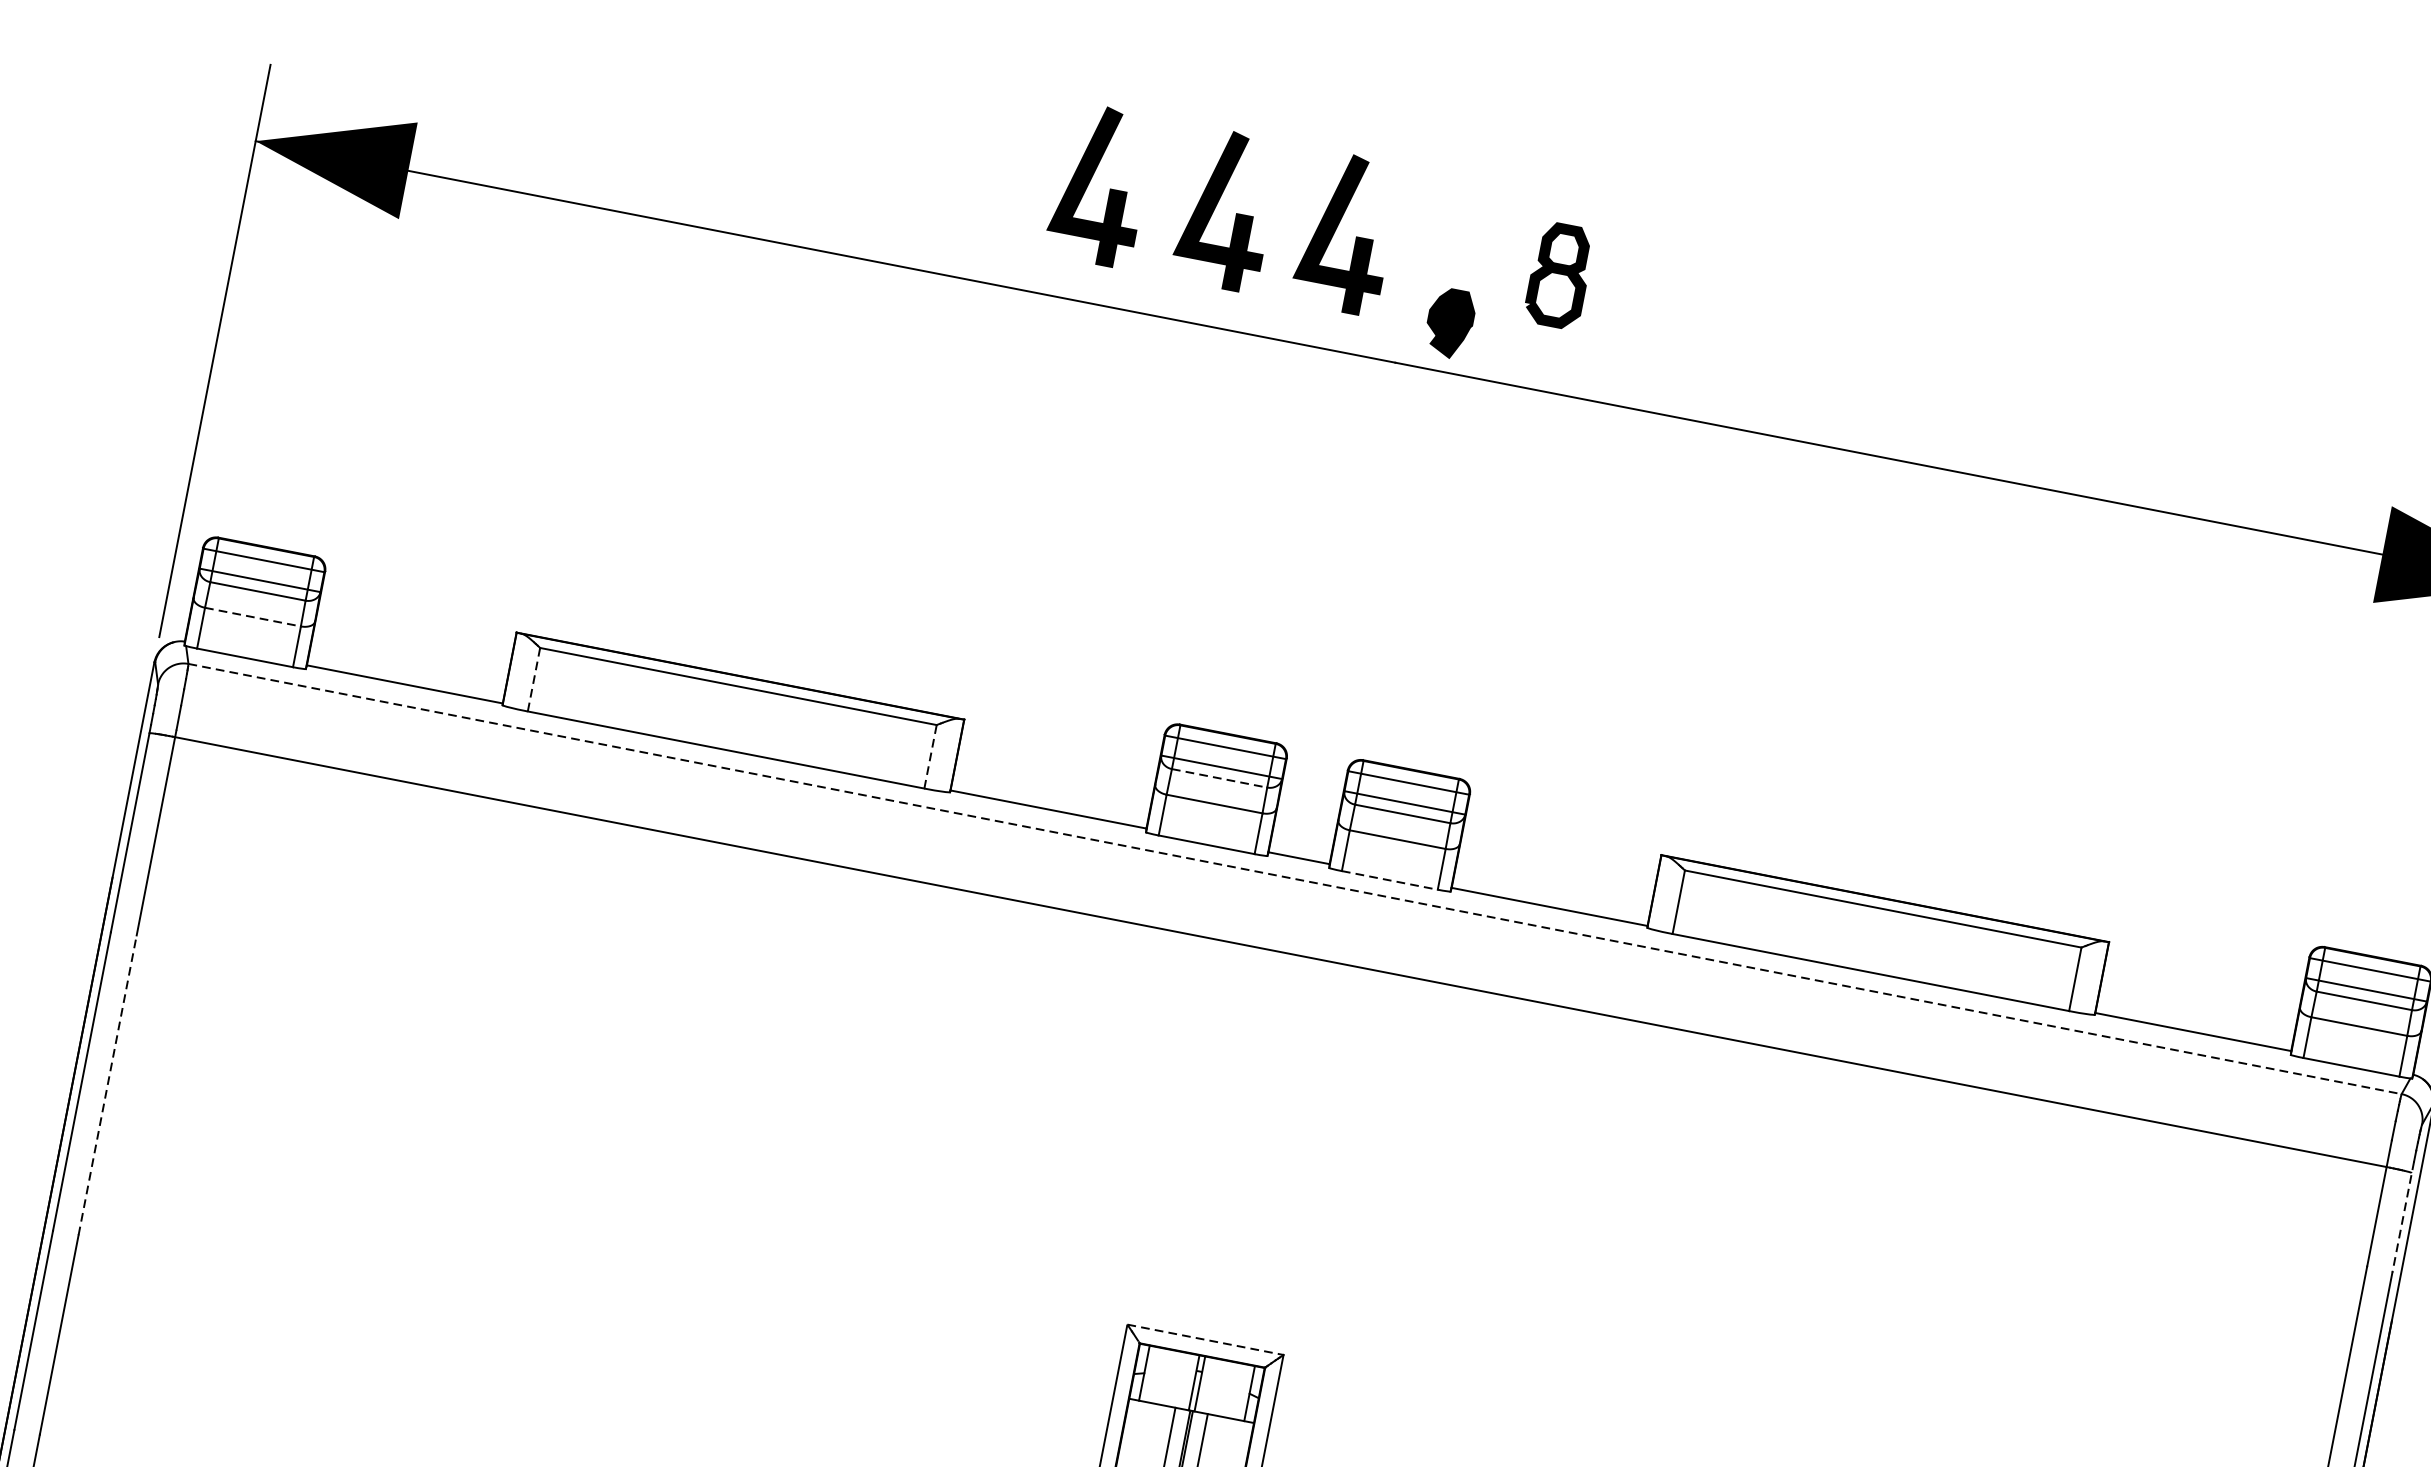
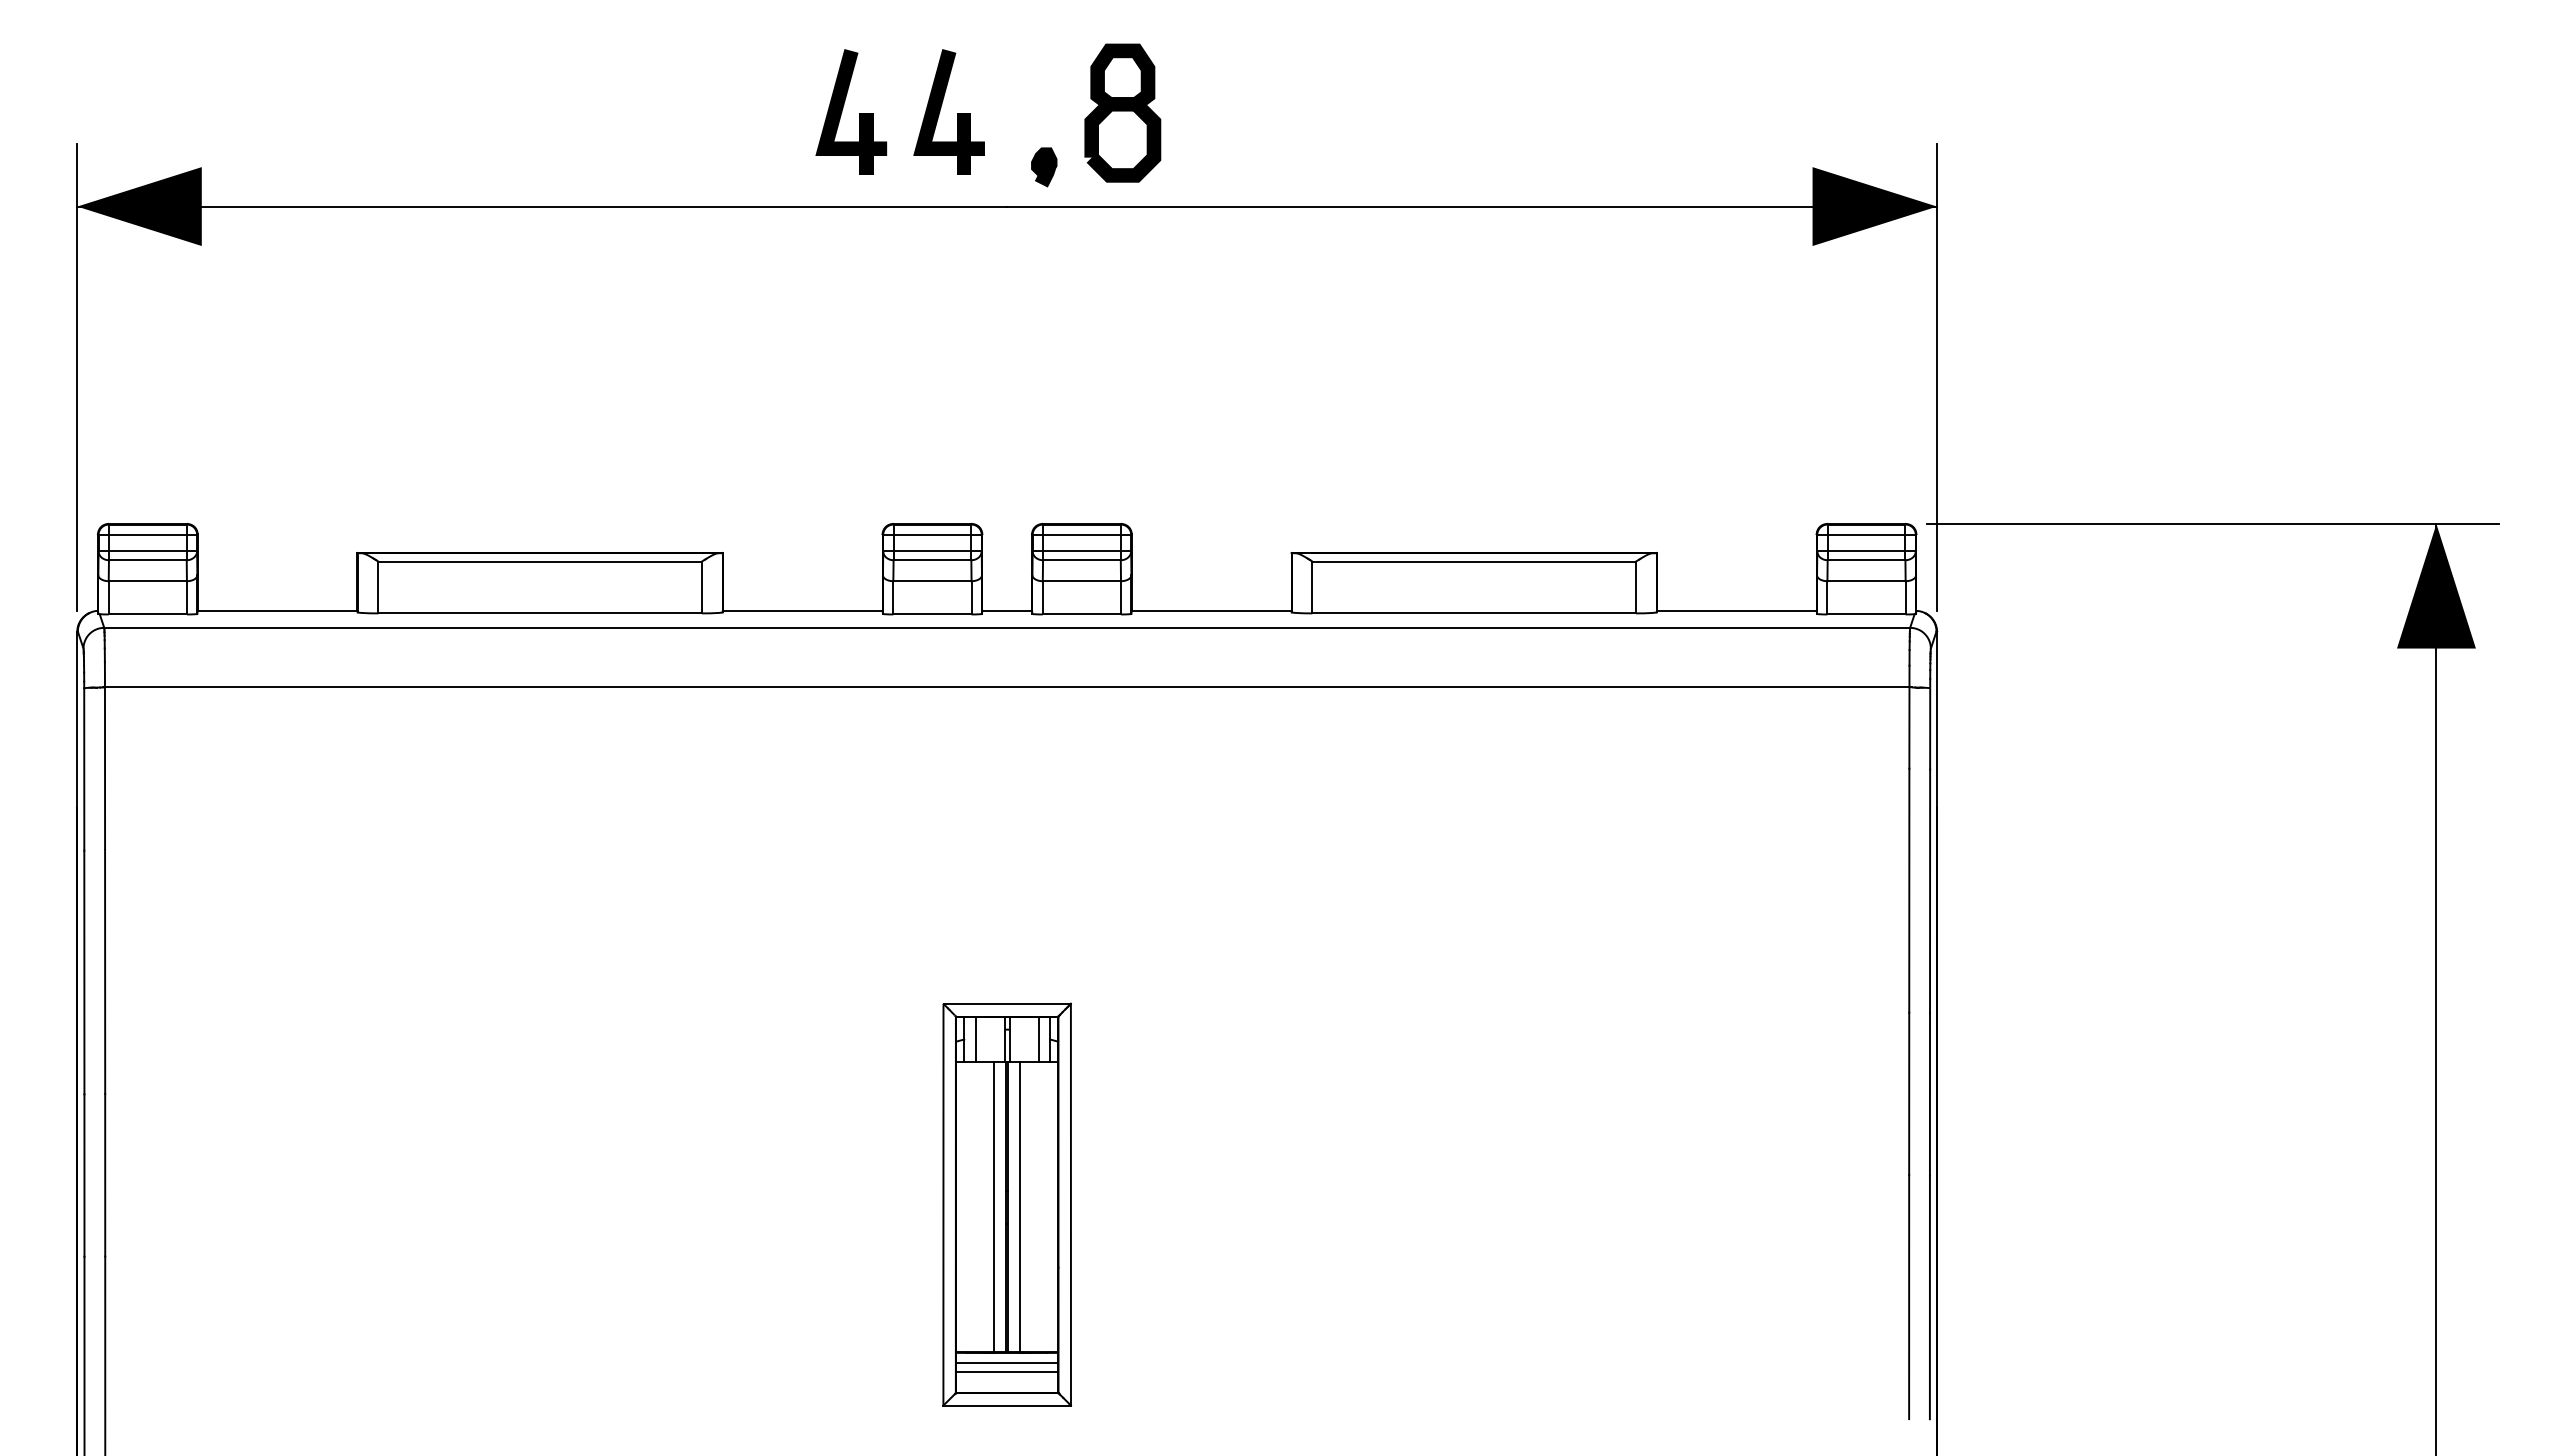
part: (1110, 188) -> (756, 113), removed
part: (1559, 274) -> (1122, 112), size x1.67
part: (1450, 323) -> (1044, 167), size x0.71
line: (253, 617) -> (148, 581), dashed -> solid
line: (534, 679) -> (378, 587), dashed -> solid
line: (930, 756) -> (701, 587), dashed -> solid
line: (1219, 778) -> (932, 560), dashed -> solid
line: (1295, 878) -> (1007, 627), dashed -> solid
line: (1390, 880) -> (1082, 614), dashed -> solid
line: (108, 1085) -> (105, 971), dashed -> solid
line: (2403, 1217) -> (1930, 724), dashed -> solid
line: (1205, 1339) -> (1007, 1003), dashed -> solid
line: (1158, 1374) -> (975, 1038), added
line: (1235, 1389) -> (1038, 1038), added

